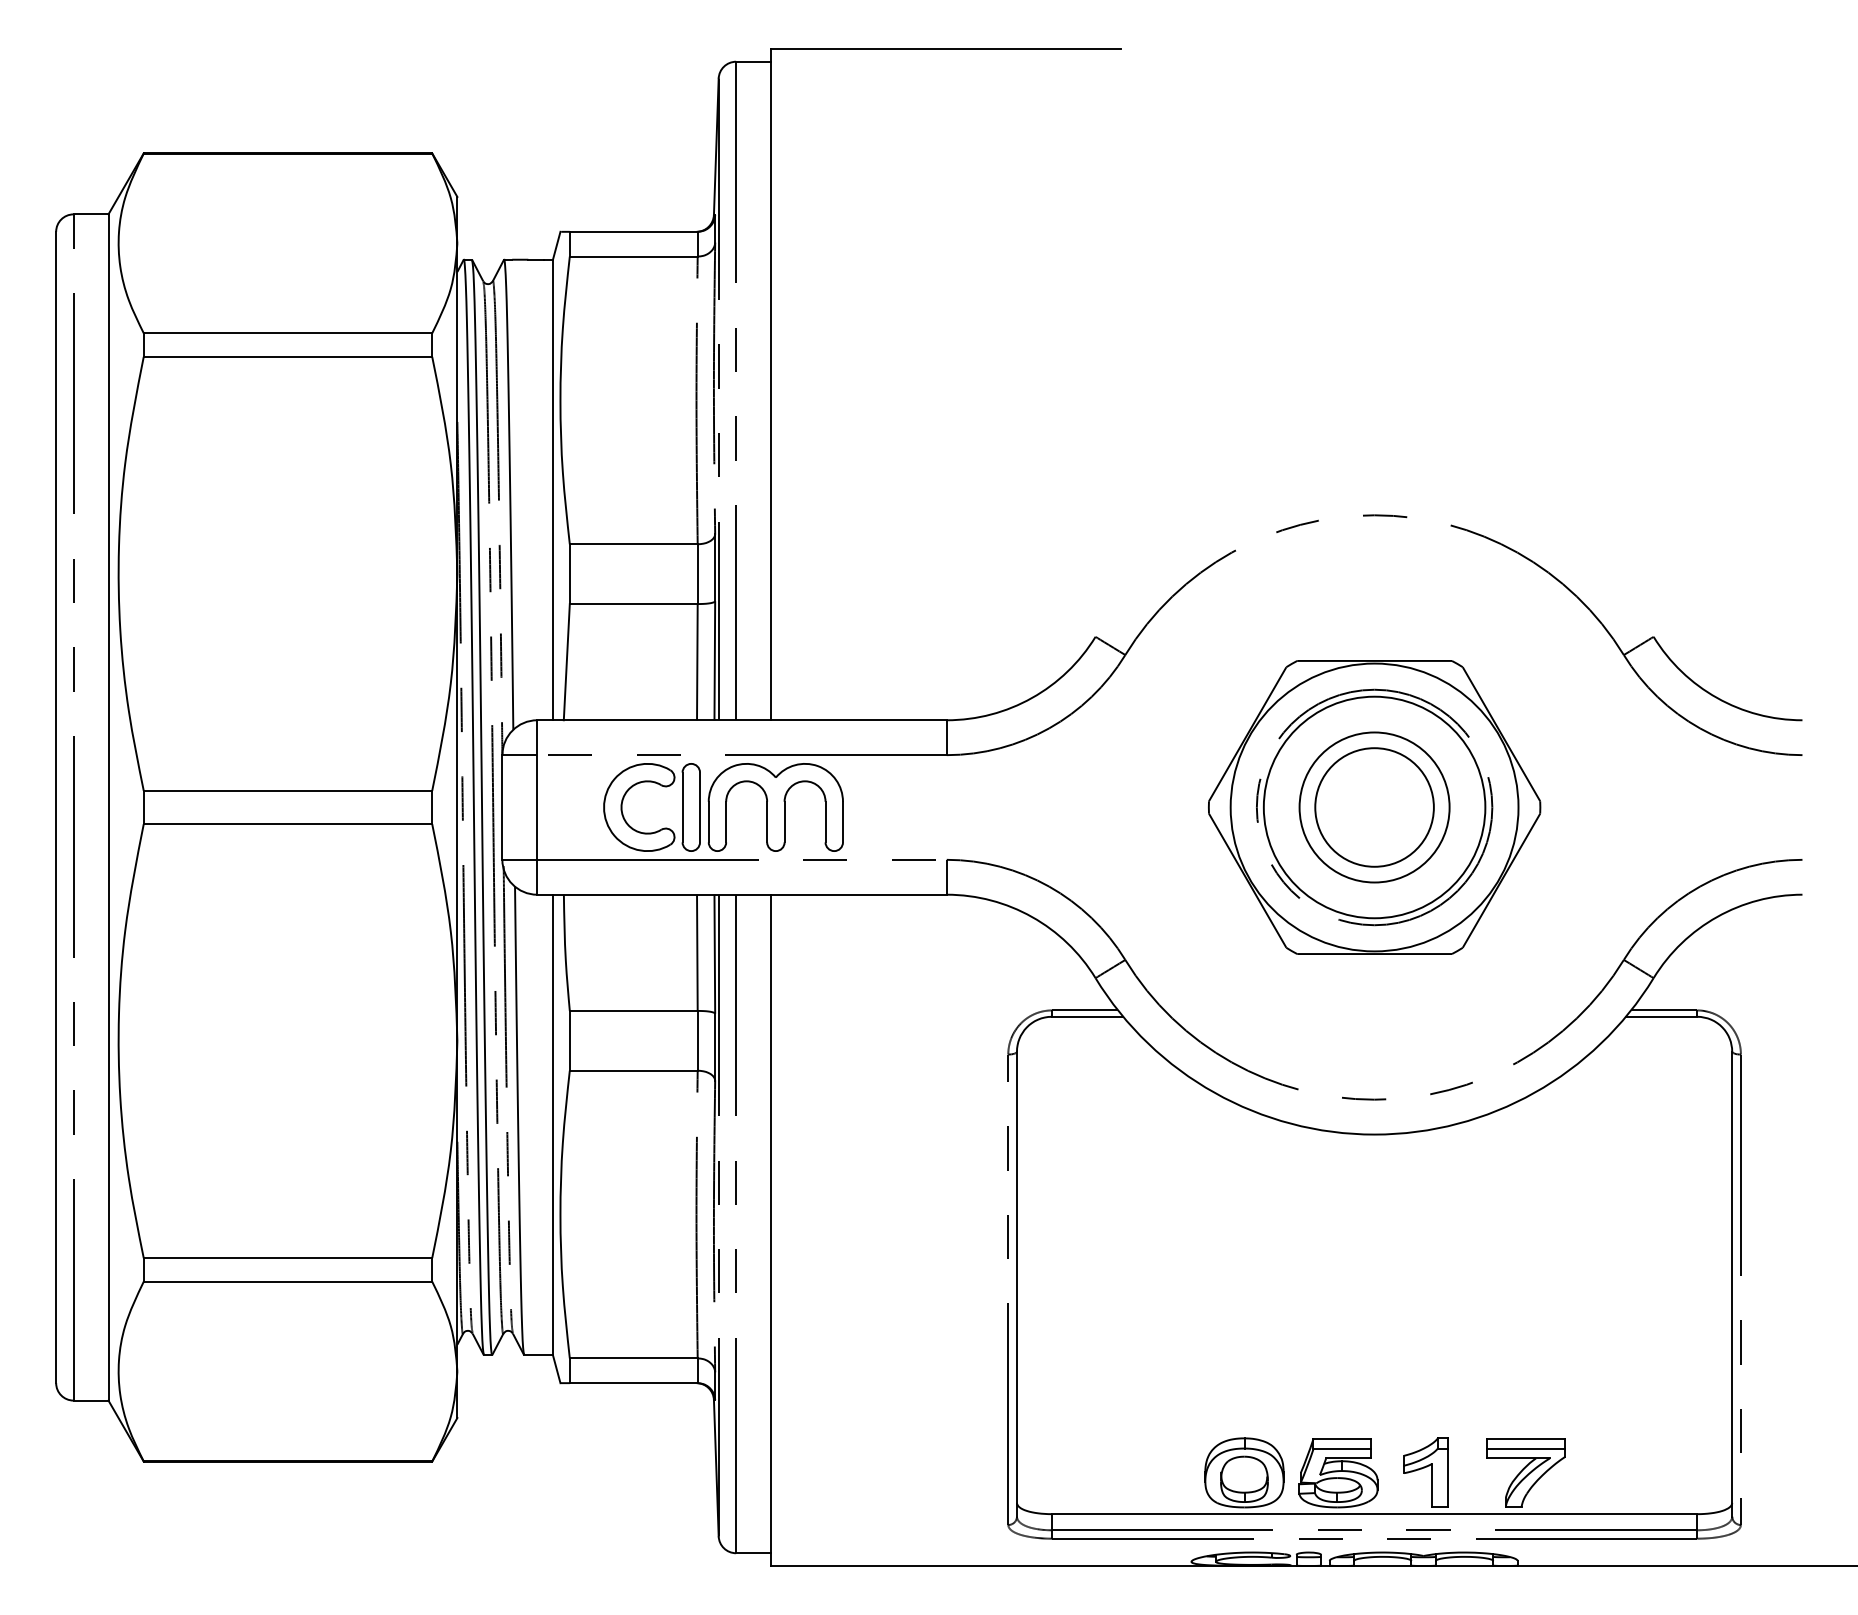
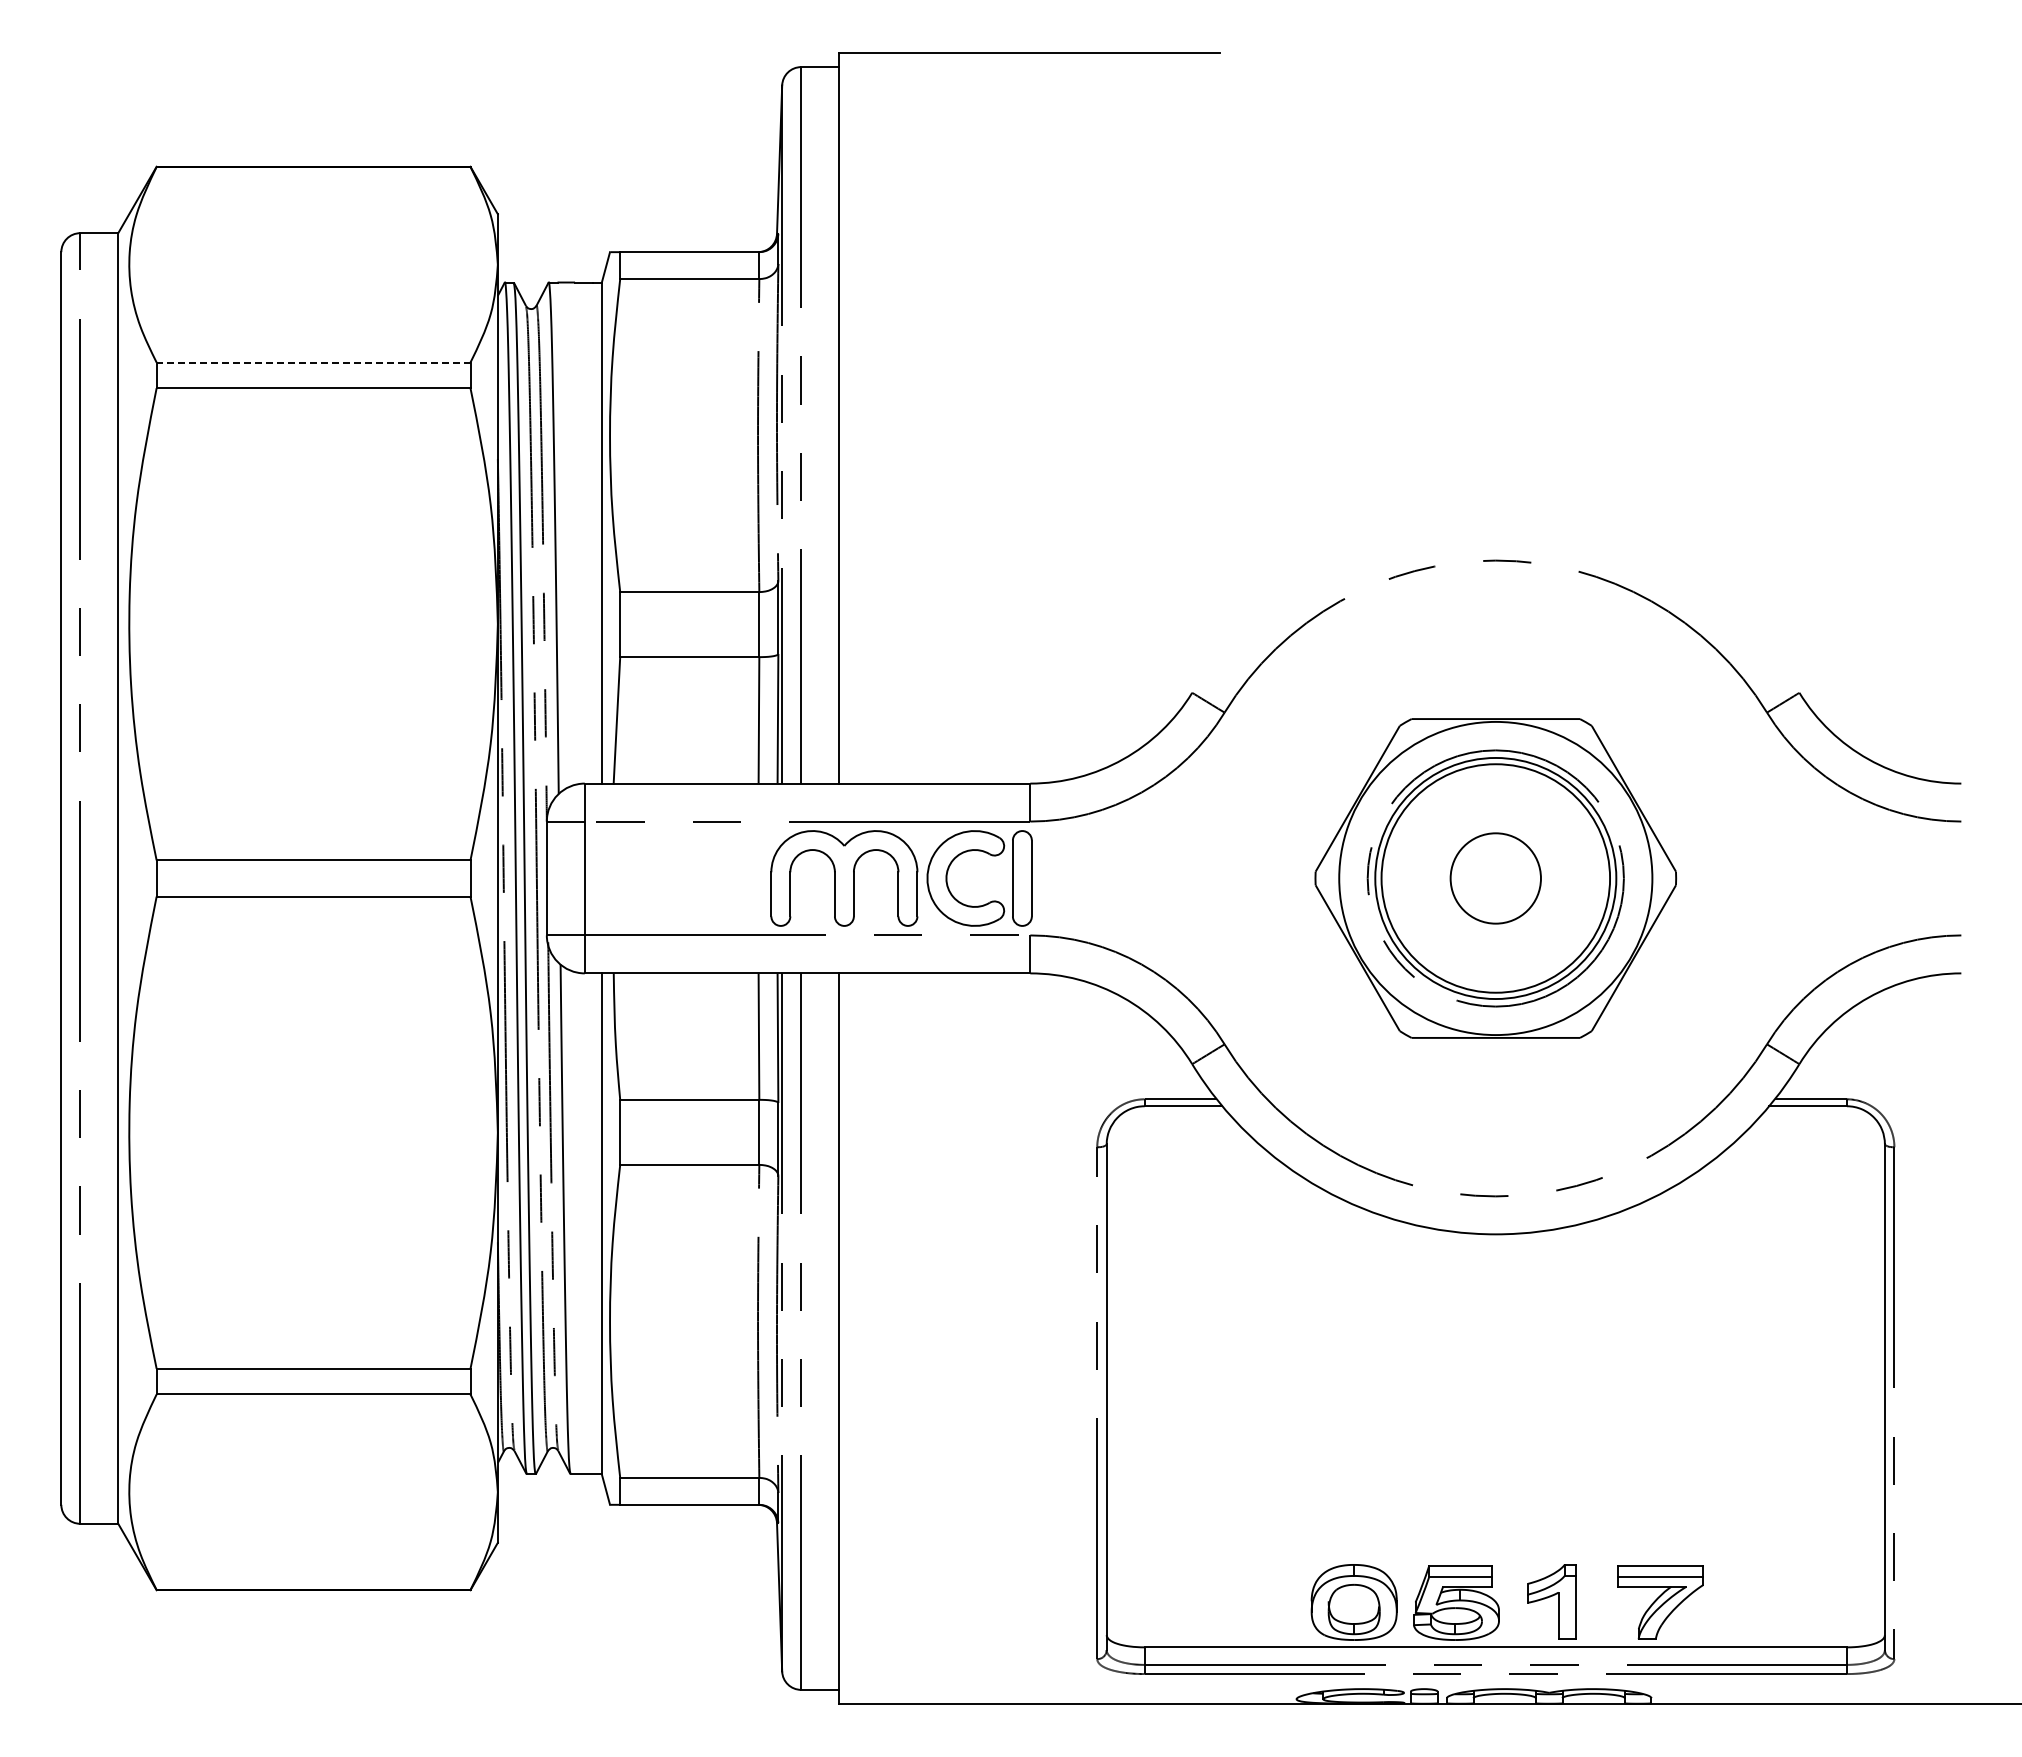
line: (287, 333) -> (313, 362), solid -> dashed
part: (661, 786) -> (989, 855), moved
circle: (1374, 807) -> (1495, 878), size x0.7
circle: (1374, 807) -> (1495, 878), size x1.4

